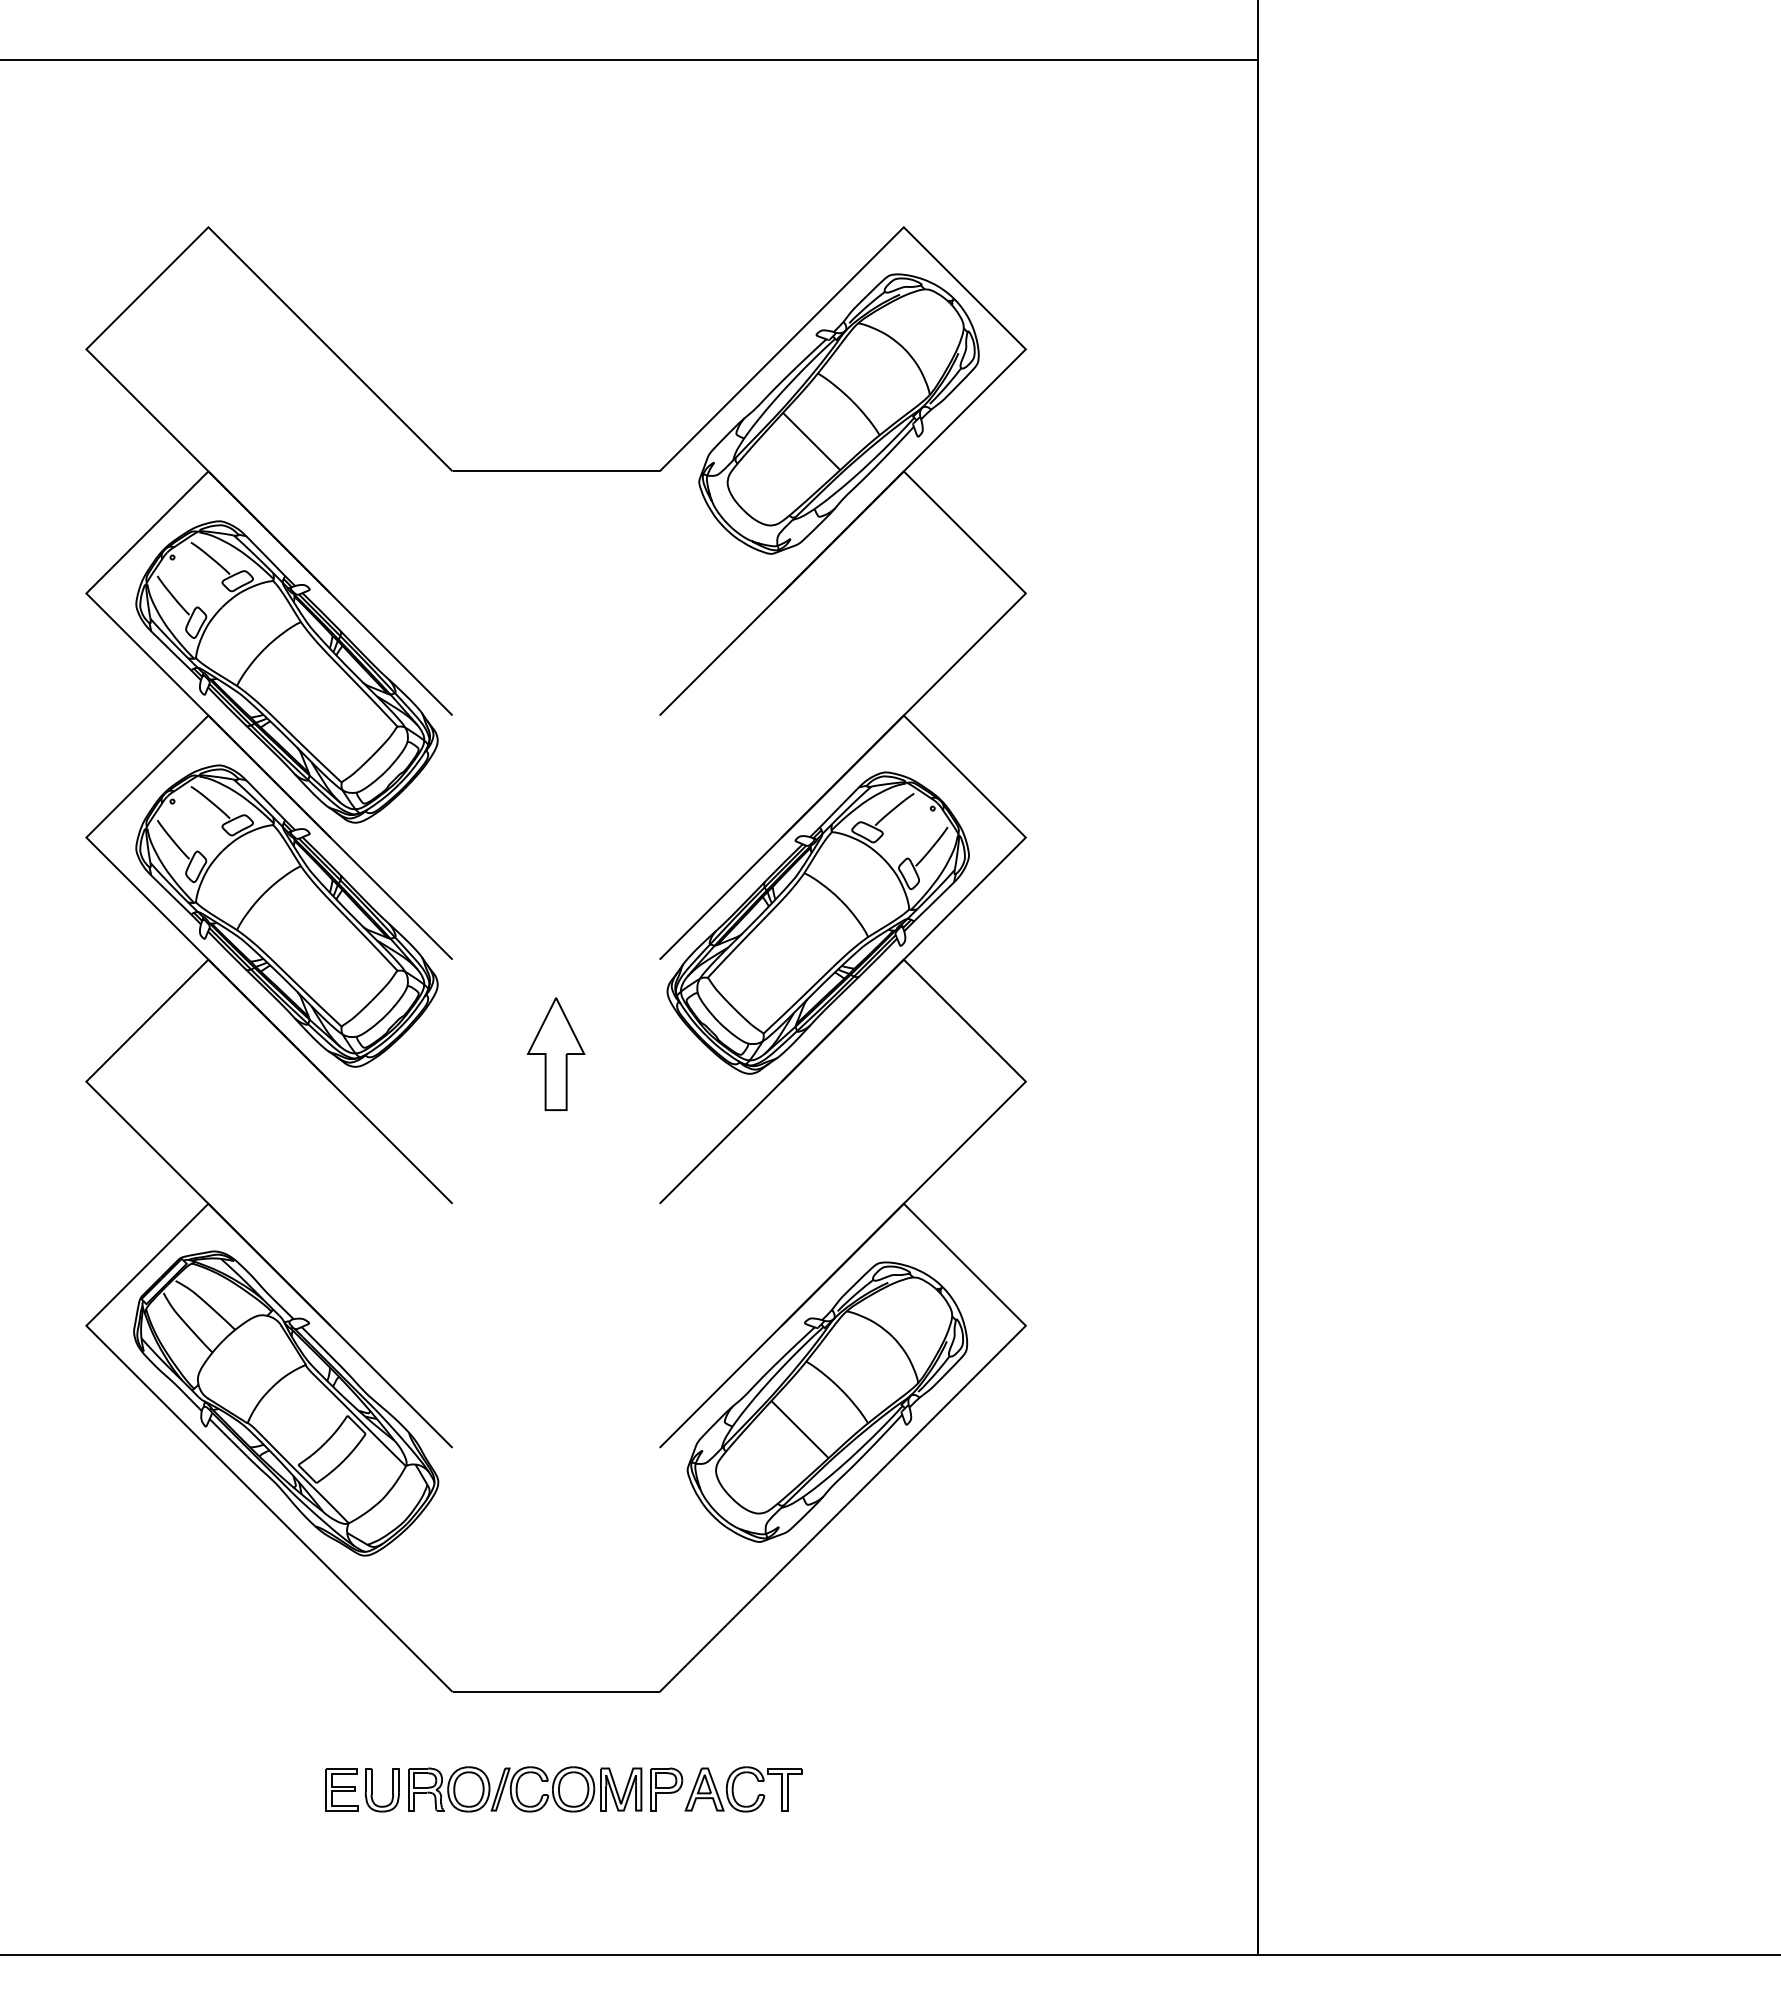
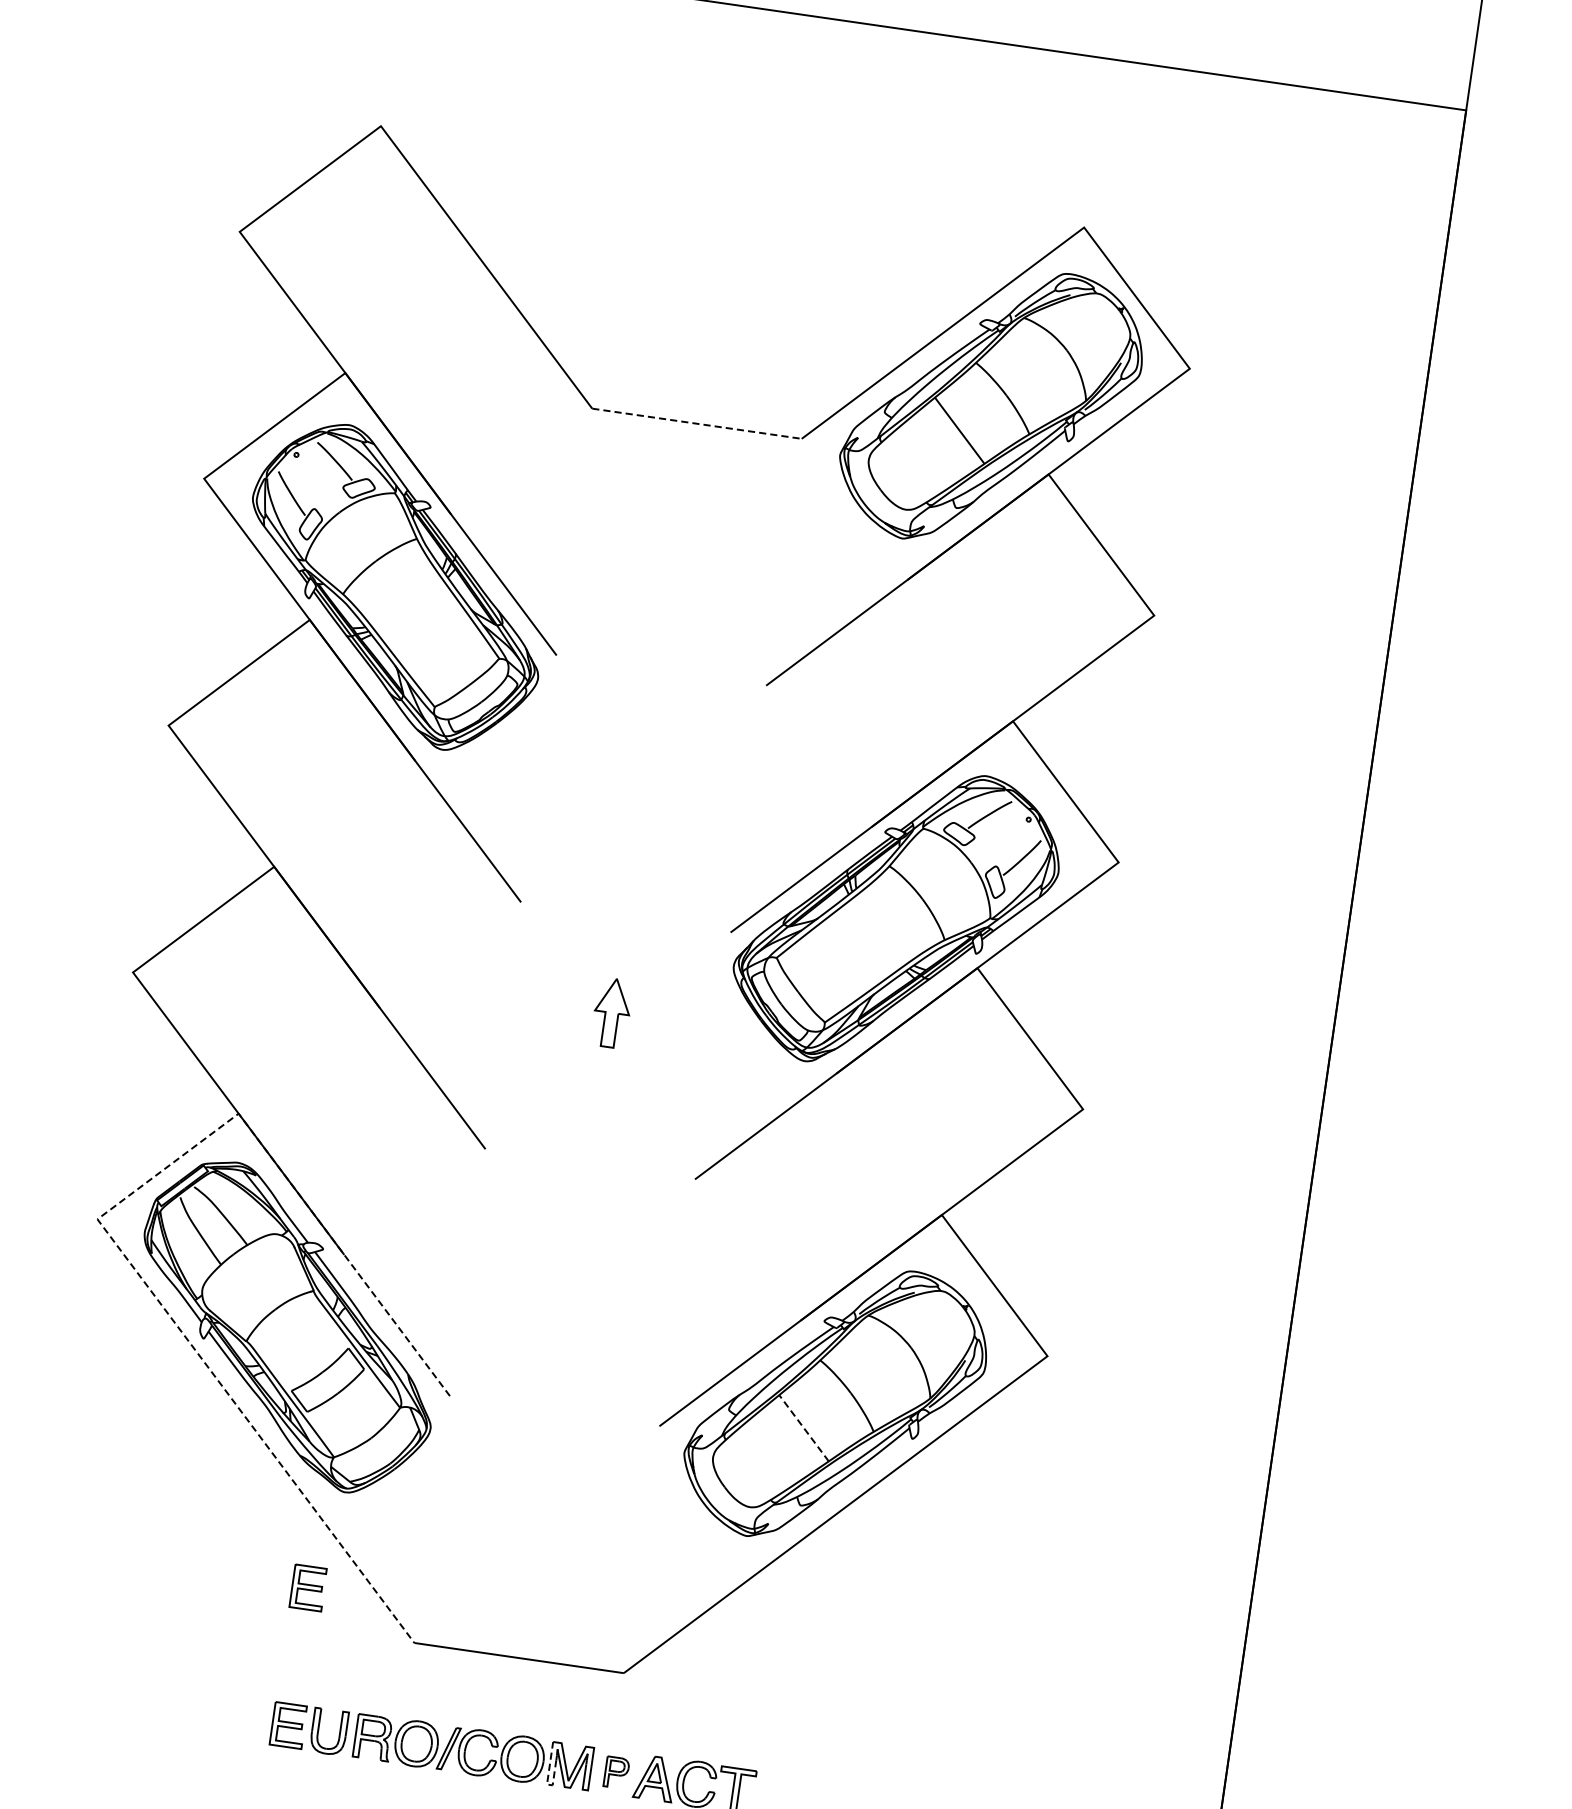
line: (556, 471) -> (697, 423), solid -> dashed
part: (286, 915) -> (359, 833), removed
part: (555, 1053) -> (611, 1012), size x0.6
line: (86, 1325) -> (97, 1219), solid -> dashed
line: (800, 1429) -> (804, 1428), solid -> dashed
part: (341, 1653) -> (307, 1587), added
part: (666, 1789) -> (616, 1772), size x0.7
line: (600, 1805) -> (547, 1779), solid -> dashed

